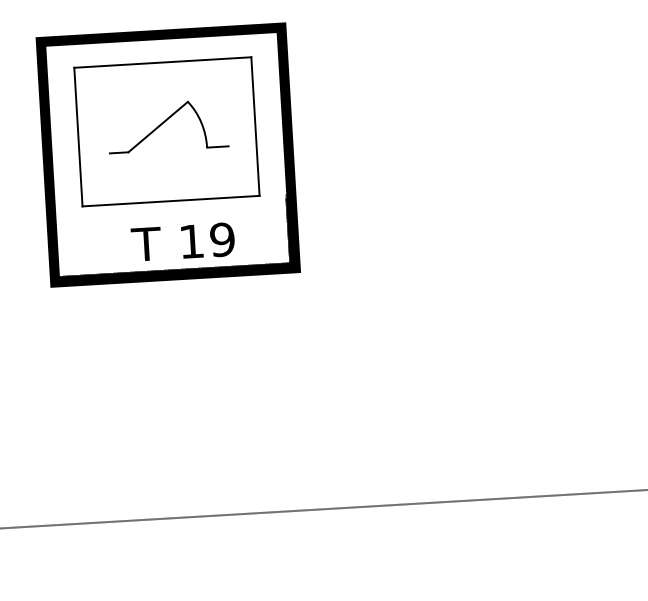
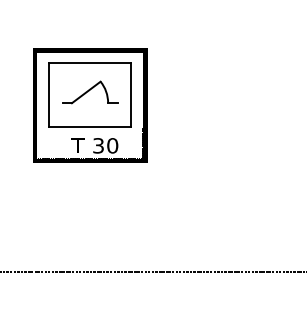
text: (206, 239) -> (105, 145), 19 -> 30

